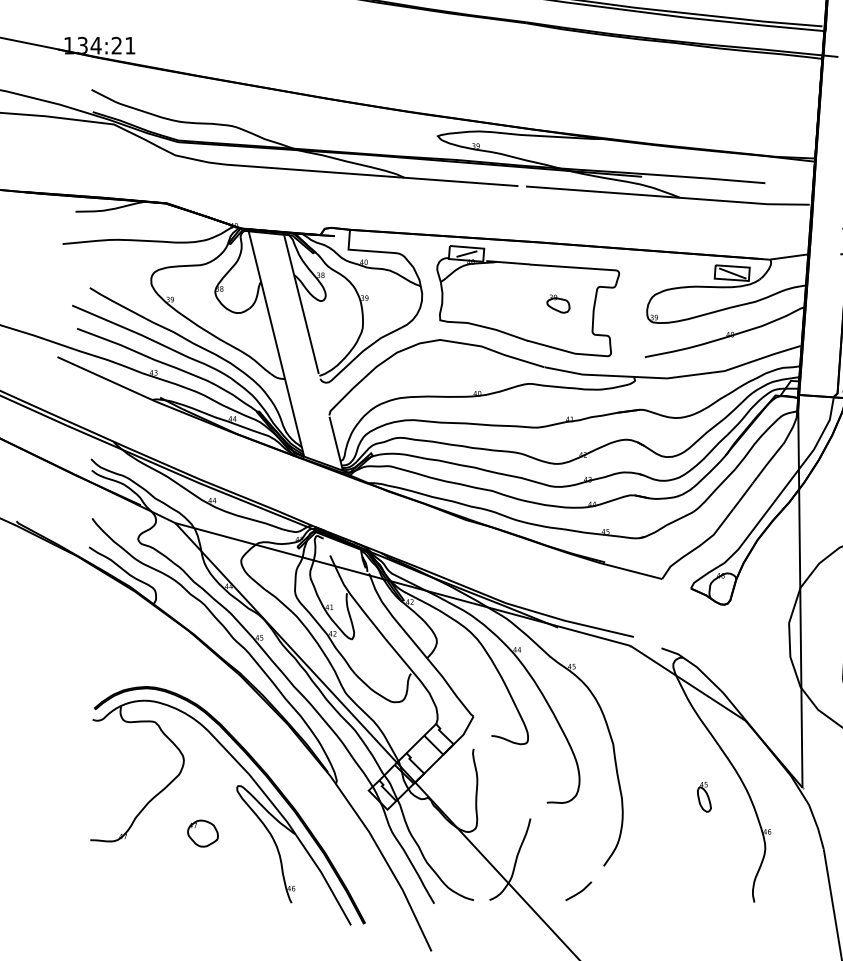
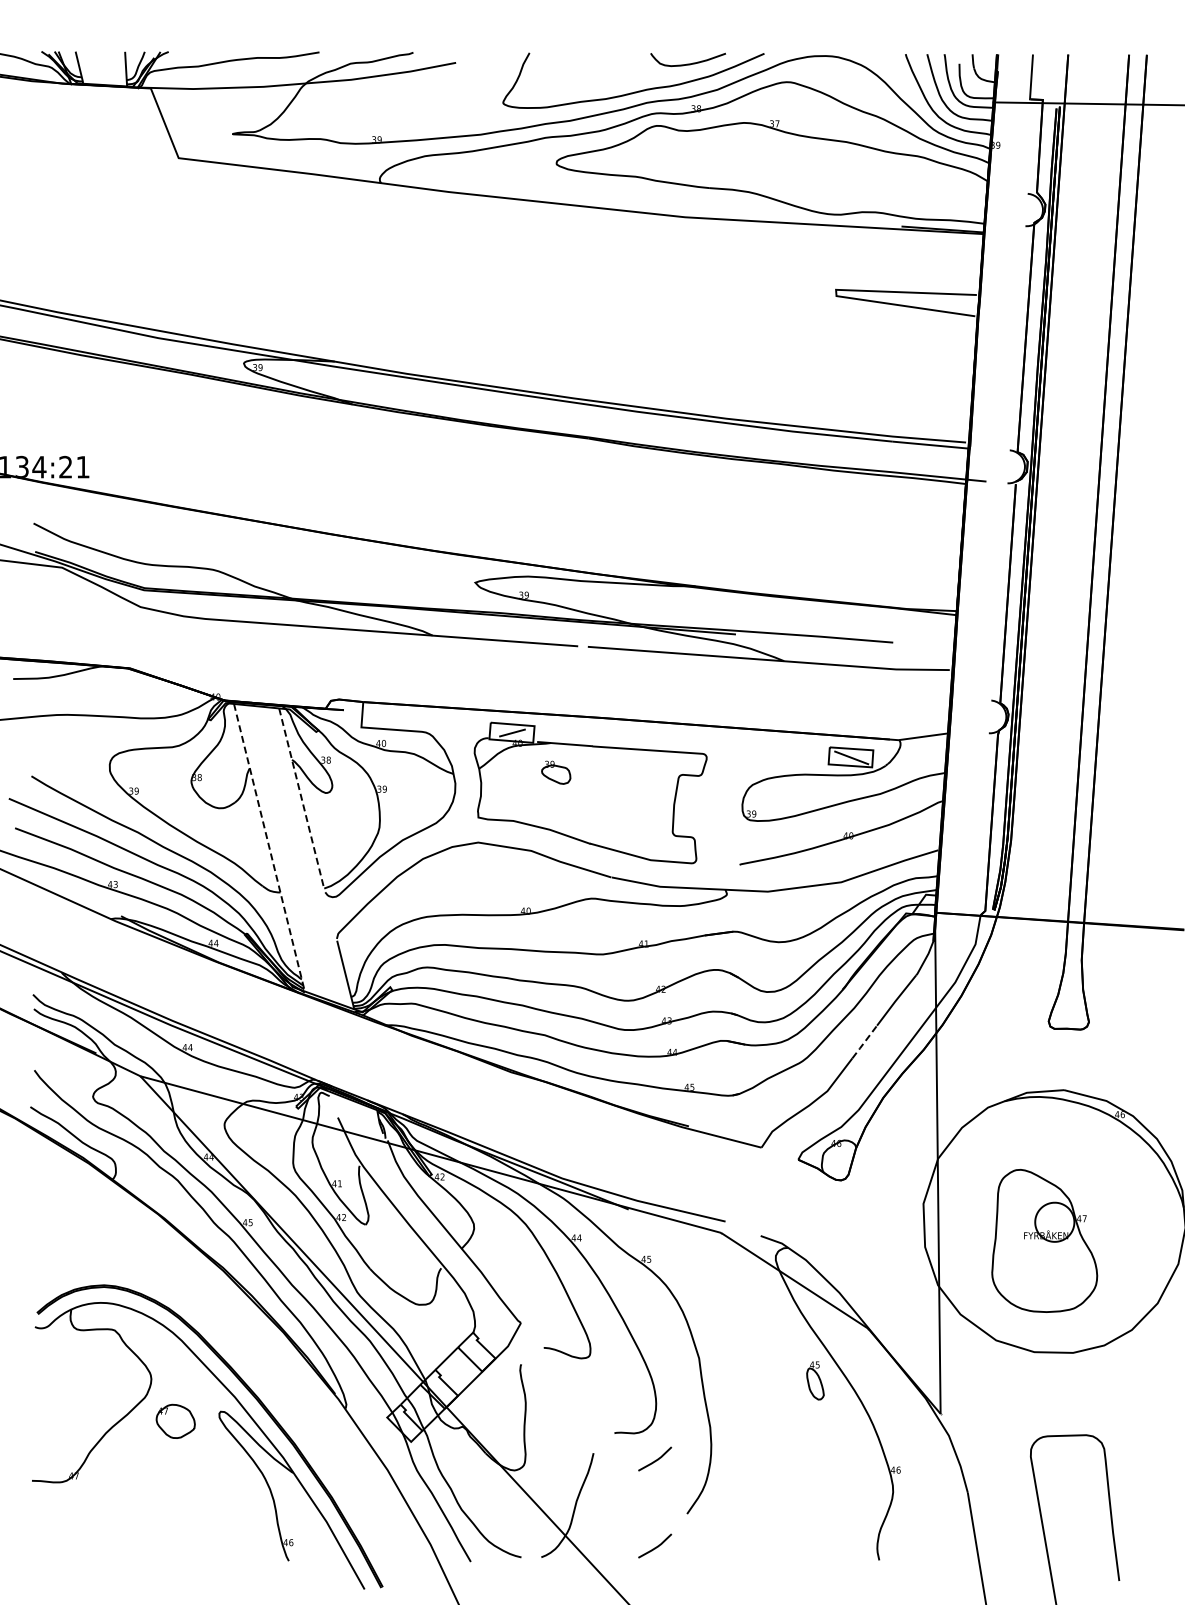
part: (558, 303) -> (556, 772), moved
line: (301, 304) -> (301, 797), solid -> dashed
line: (276, 344) -> (269, 848), solid -> dashed
line: (742, 496) -> (864, 1042), solid -> dashed
part: (704, 796) -> (815, 1380), moved
line: (579, 823) -> (656, 1459), added
part: (202, 832) -> (175, 1420), moved

